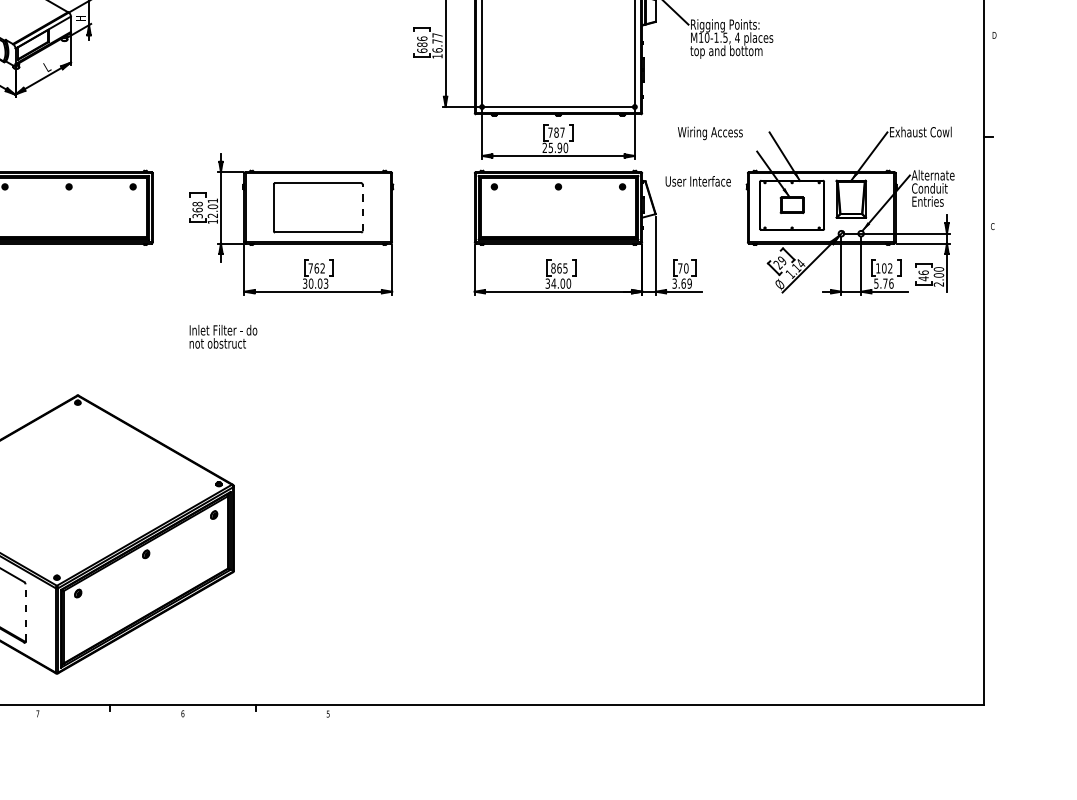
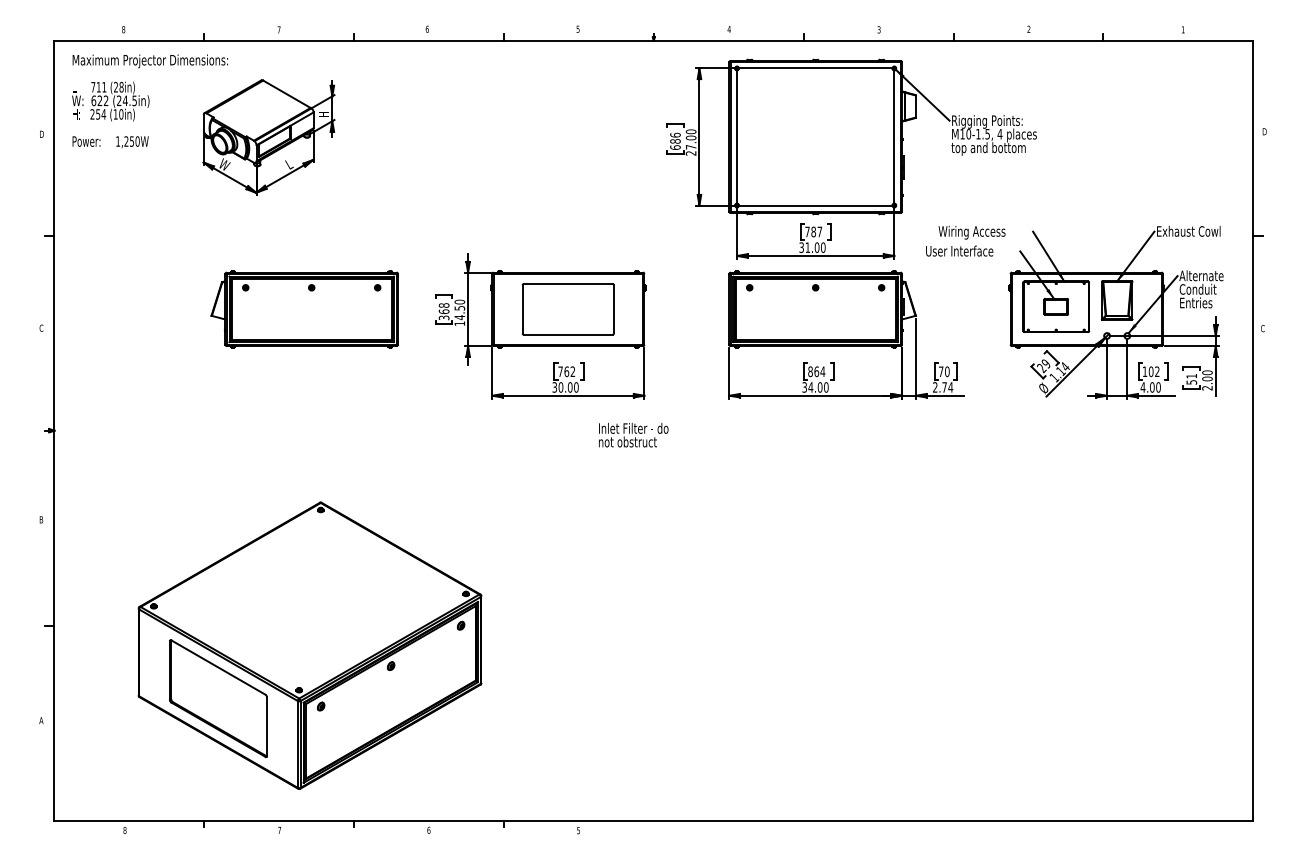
text: (436, 45) -> (690, 142), 16.77 -> 27.00
text: (552, 147) -> (809, 247), 25.90 -> 31.00
text: (698, 180) -> (959, 250), moved
text: (212, 207) -> (459, 309), 12.01 -> 14.50
line: (362, 207) -> (613, 308), dashed -> solid
text: (565, 268) -> (822, 371), 865 -> 864
text: (923, 274) -> (1191, 378), 46 -> 51
text: (326, 283) -> (576, 387), 30.03 -> 30.00
text: (682, 283) -> (943, 387), 3.69 -> 2.74
text: (883, 283) -> (1150, 387), 5.76 -> 4.00
text: (223, 336) -> (633, 434), moved
line: (25, 612) -> (266, 726), dashed -> solid

